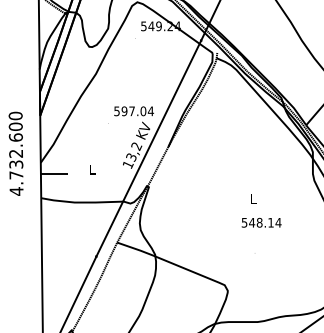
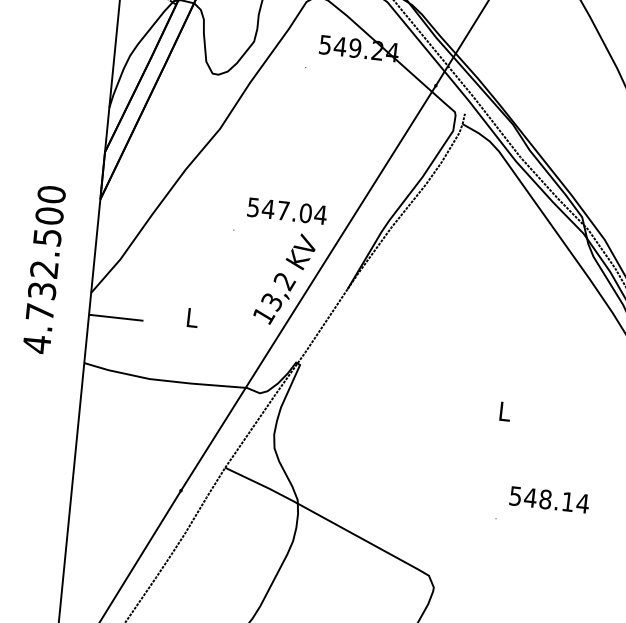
text: (124, 111) -> (268, 209), 597.04 -> 547.04
text: (15, 137) -> (46, 237), 4.732.600 -> 4.732.500
text: (261, 222) -> (549, 499), moved

